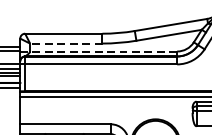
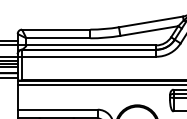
line: (66, 43) -> (58, 38), dashed -> solid
line: (98, 51) -> (86, 45), dashed -> solid

